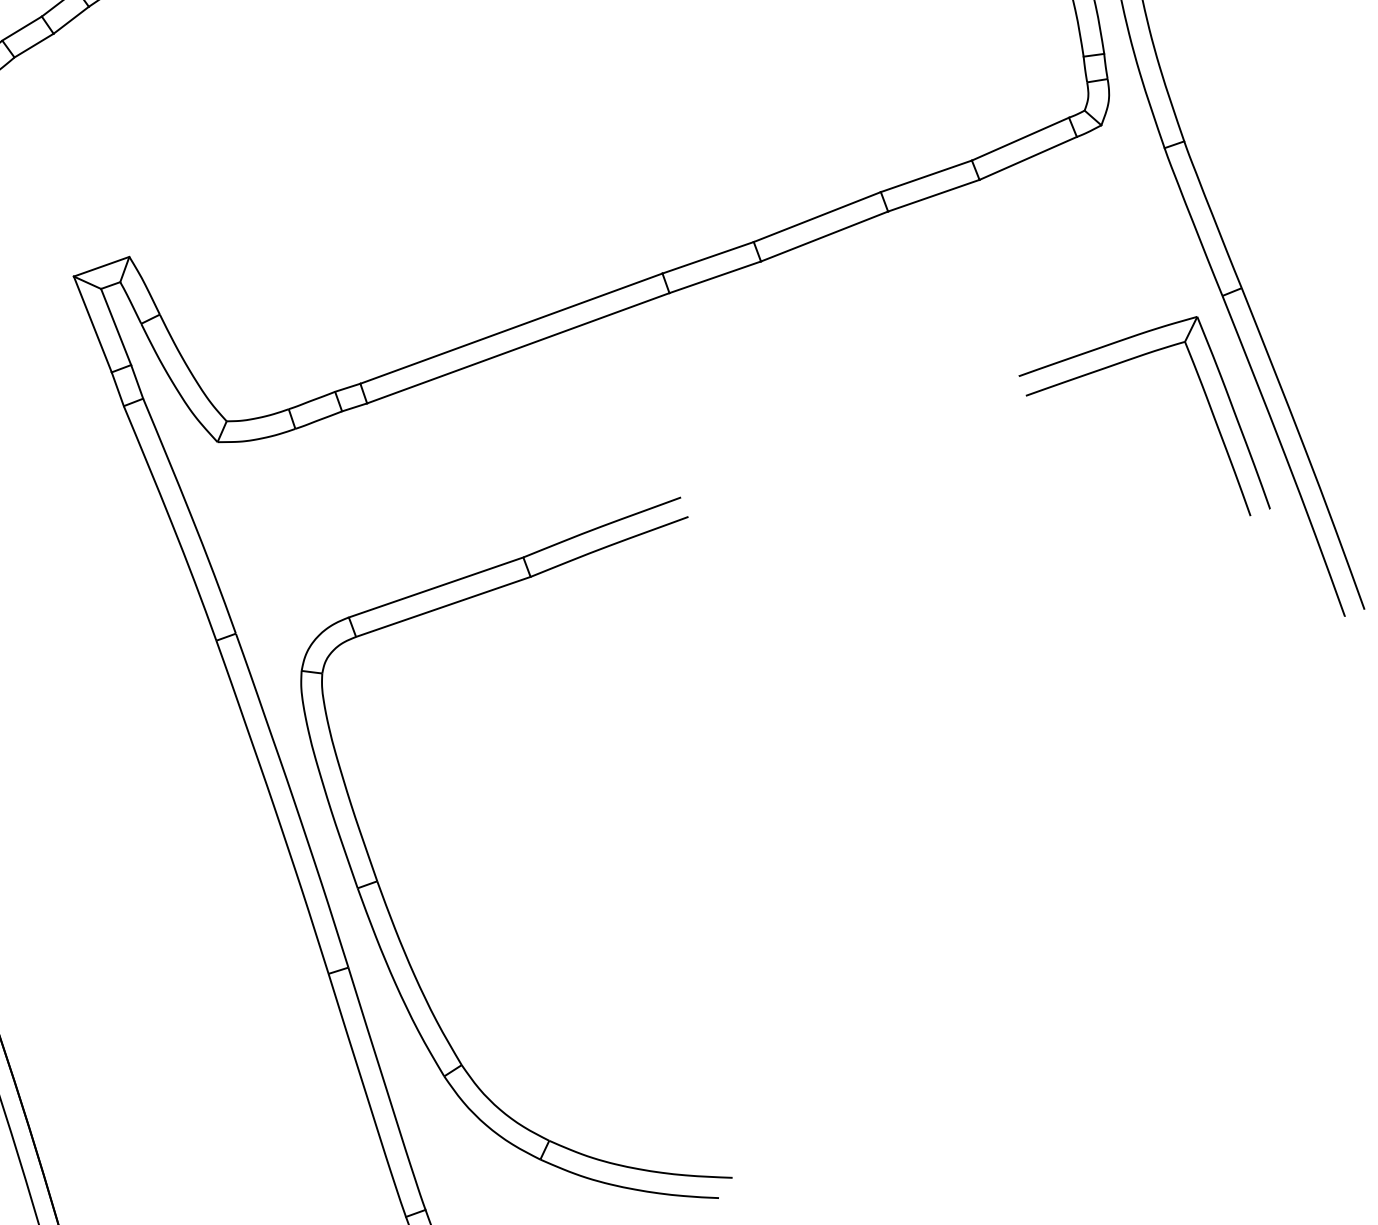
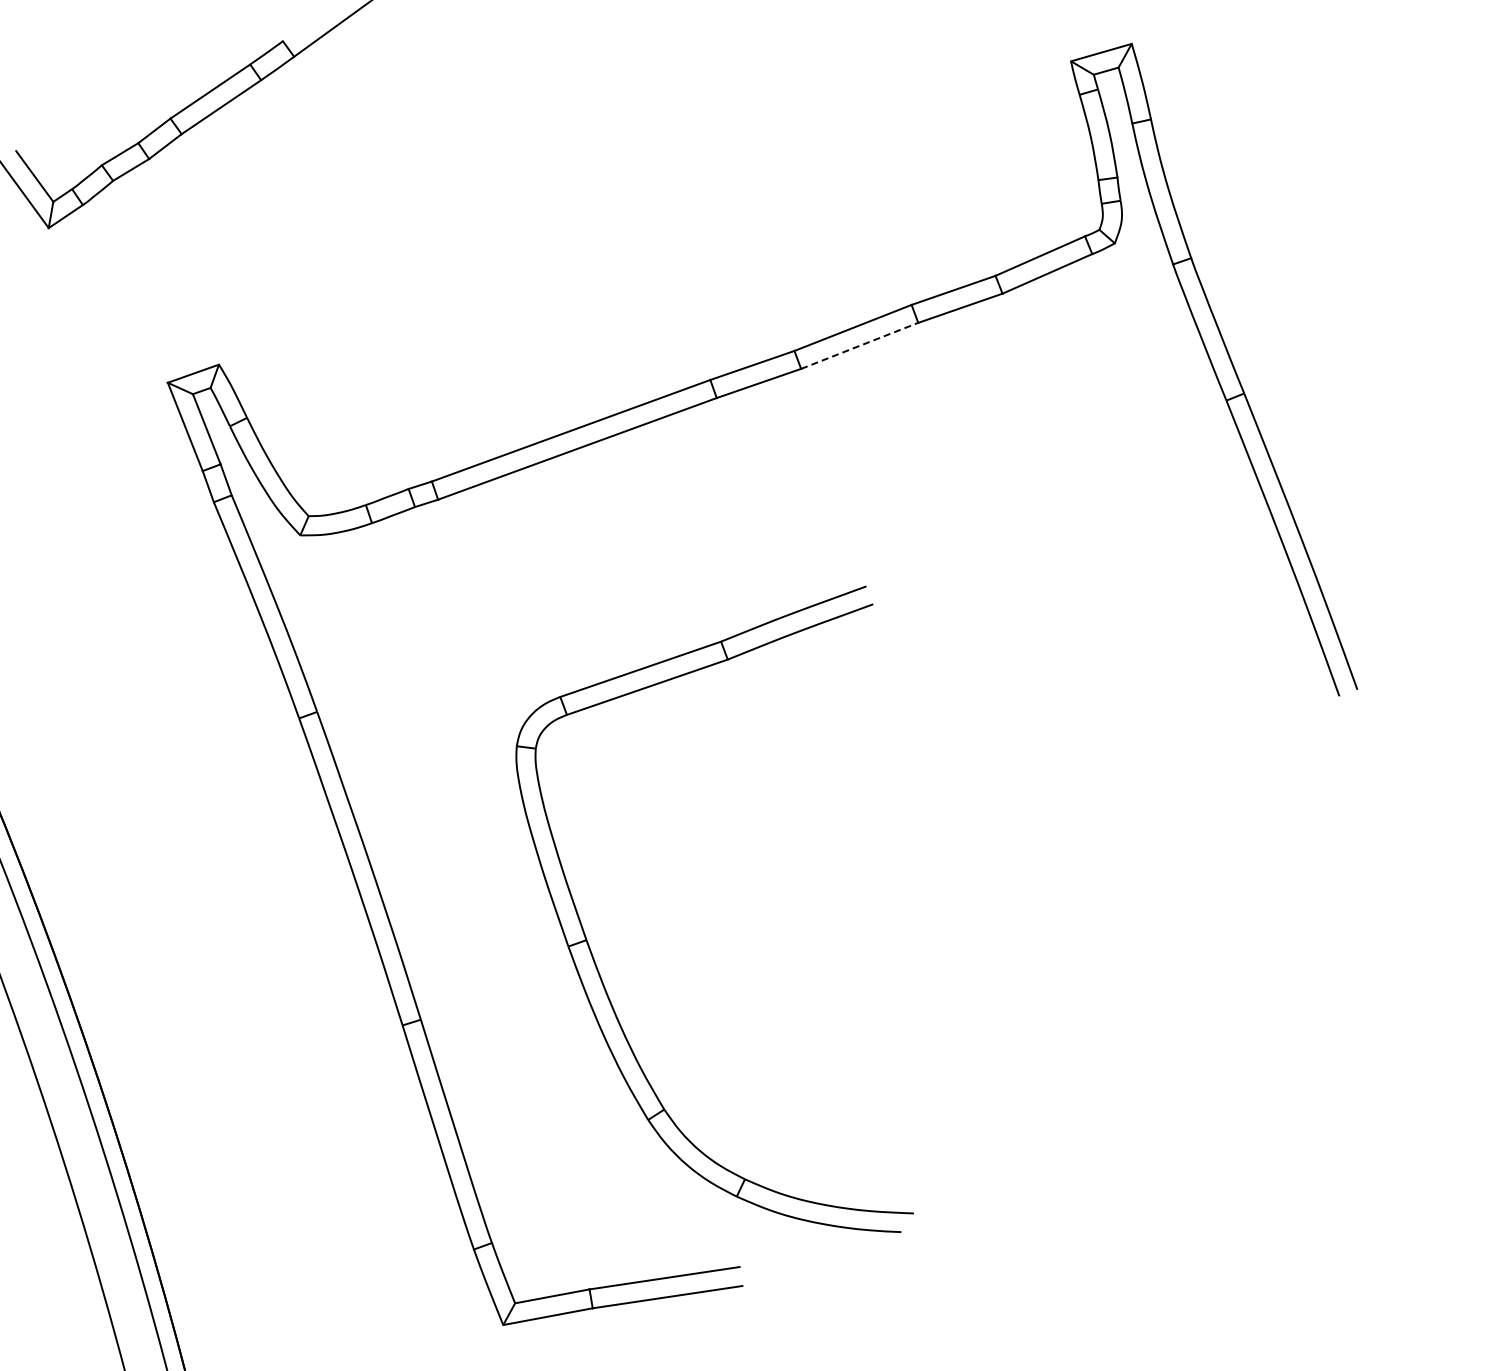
line: (824, 236) -> (859, 345), solid -> dashed
part: (1127, 361) -> (1138, 461), removed
part: (384, 897) -> (593, 955), moved

